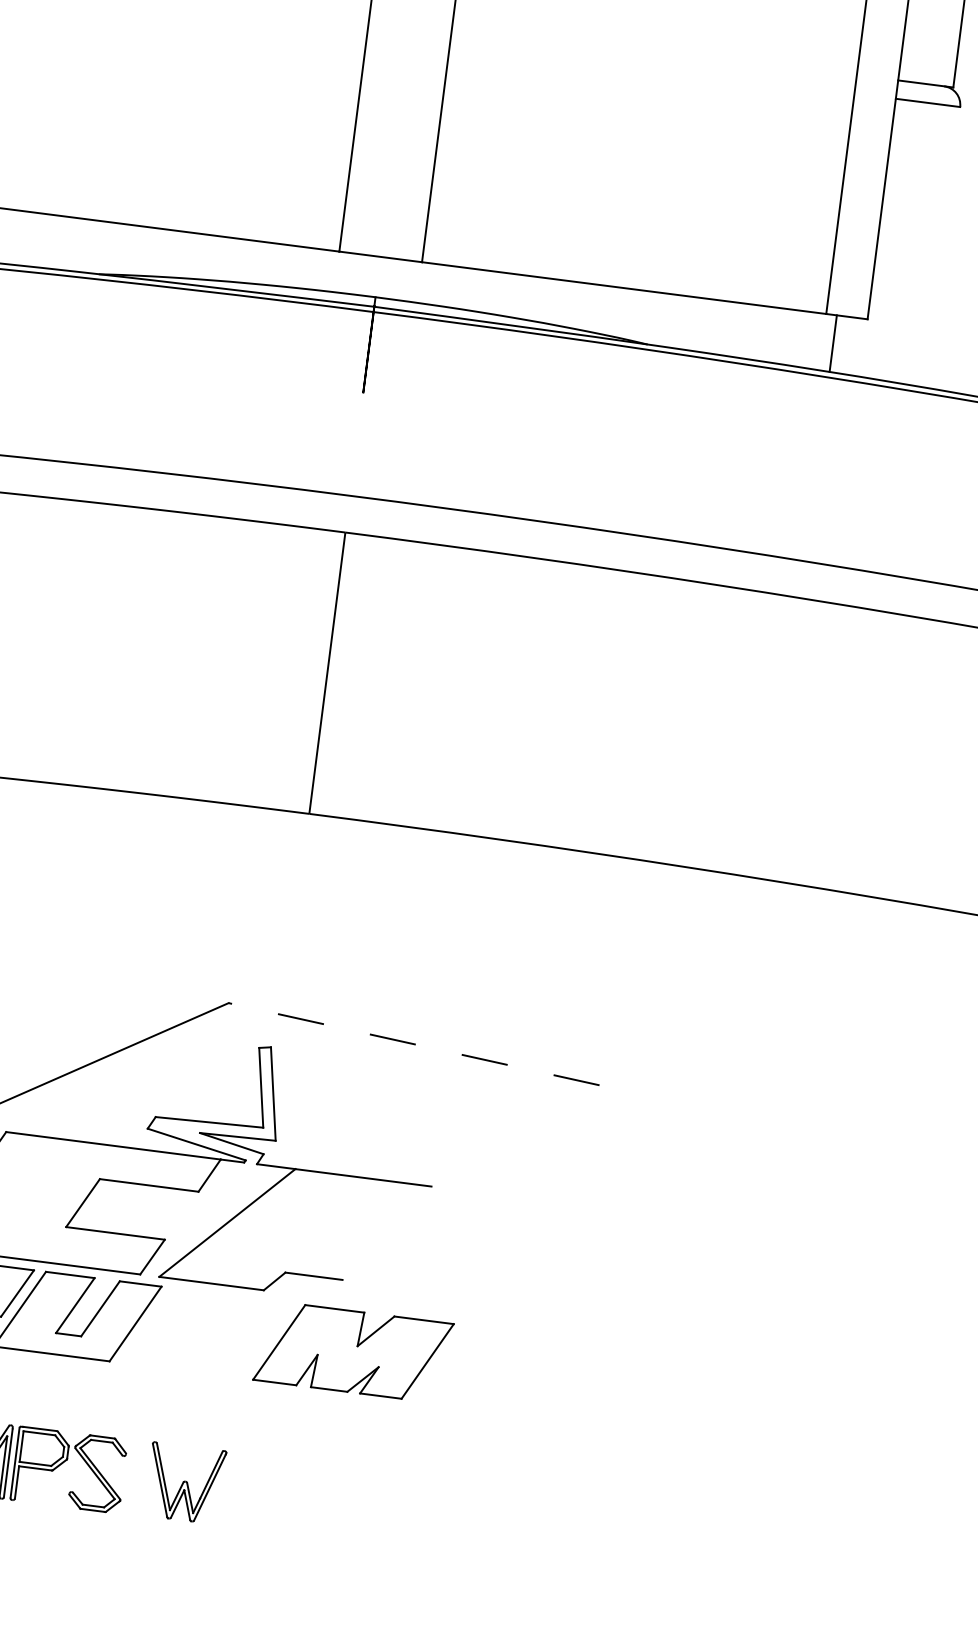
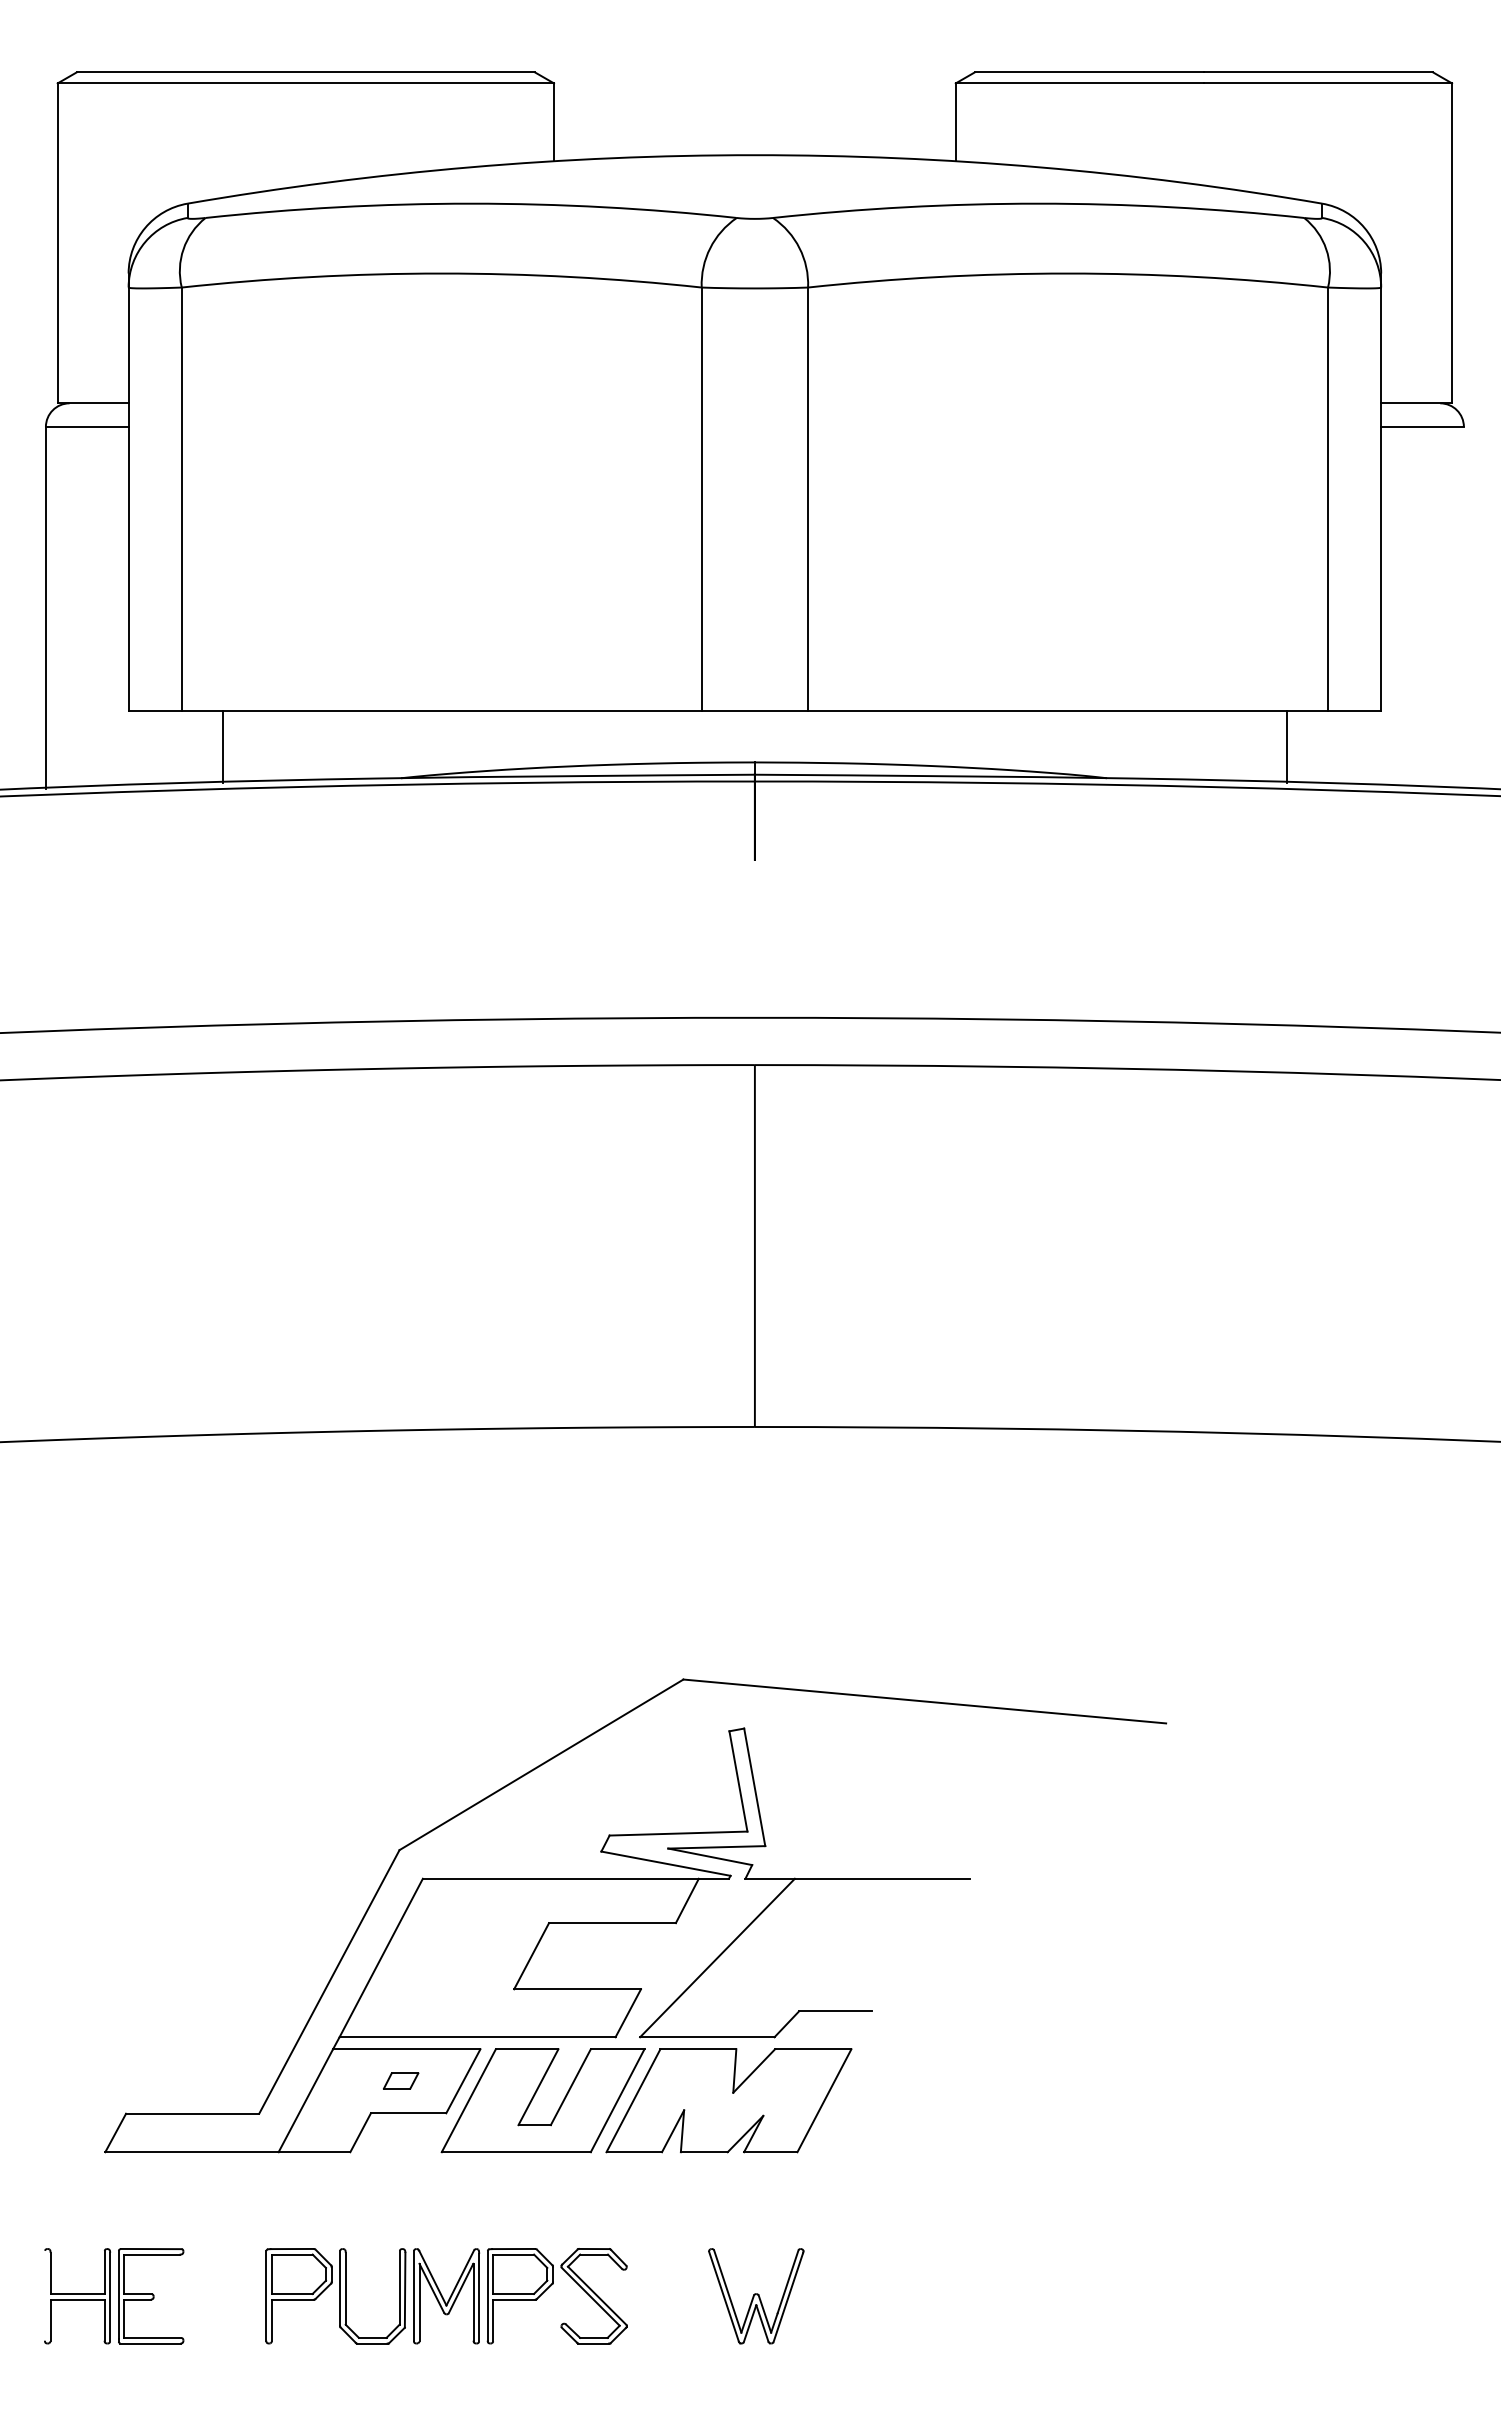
line: (833, 343) -> (1286, 746), moved
line: (413, 1044) -> (924, 1701), dashed -> solid
part: (353, 1351) -> (728, 2100), moved
part: (185, 1483) -> (756, 2296), moved

